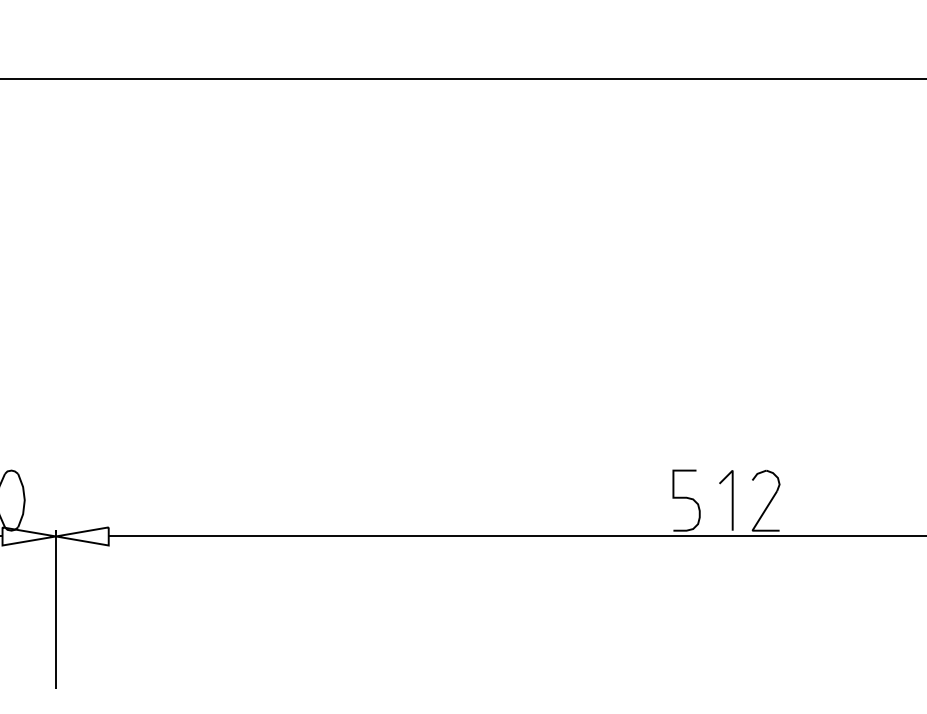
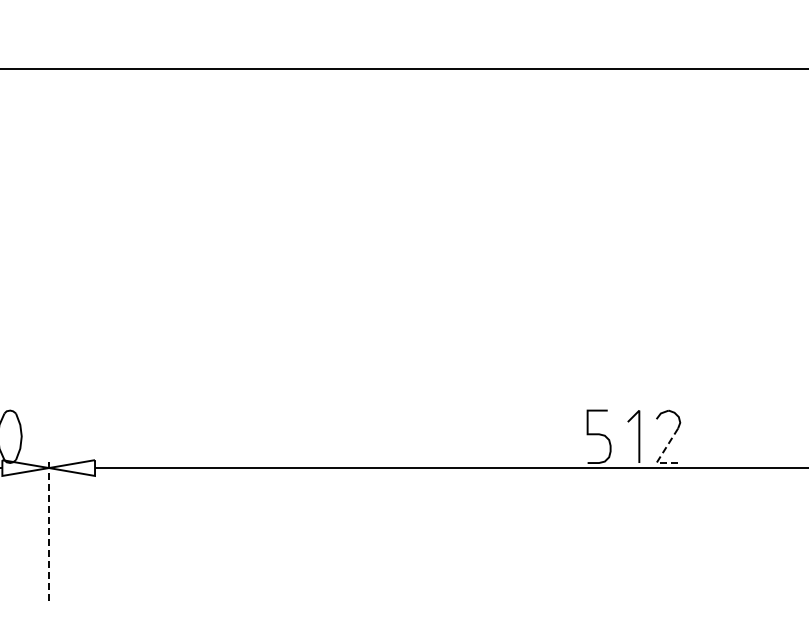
line: (756, 523) -> (660, 456), solid -> dashed
line: (56, 609) -> (49, 531), solid -> dashed

